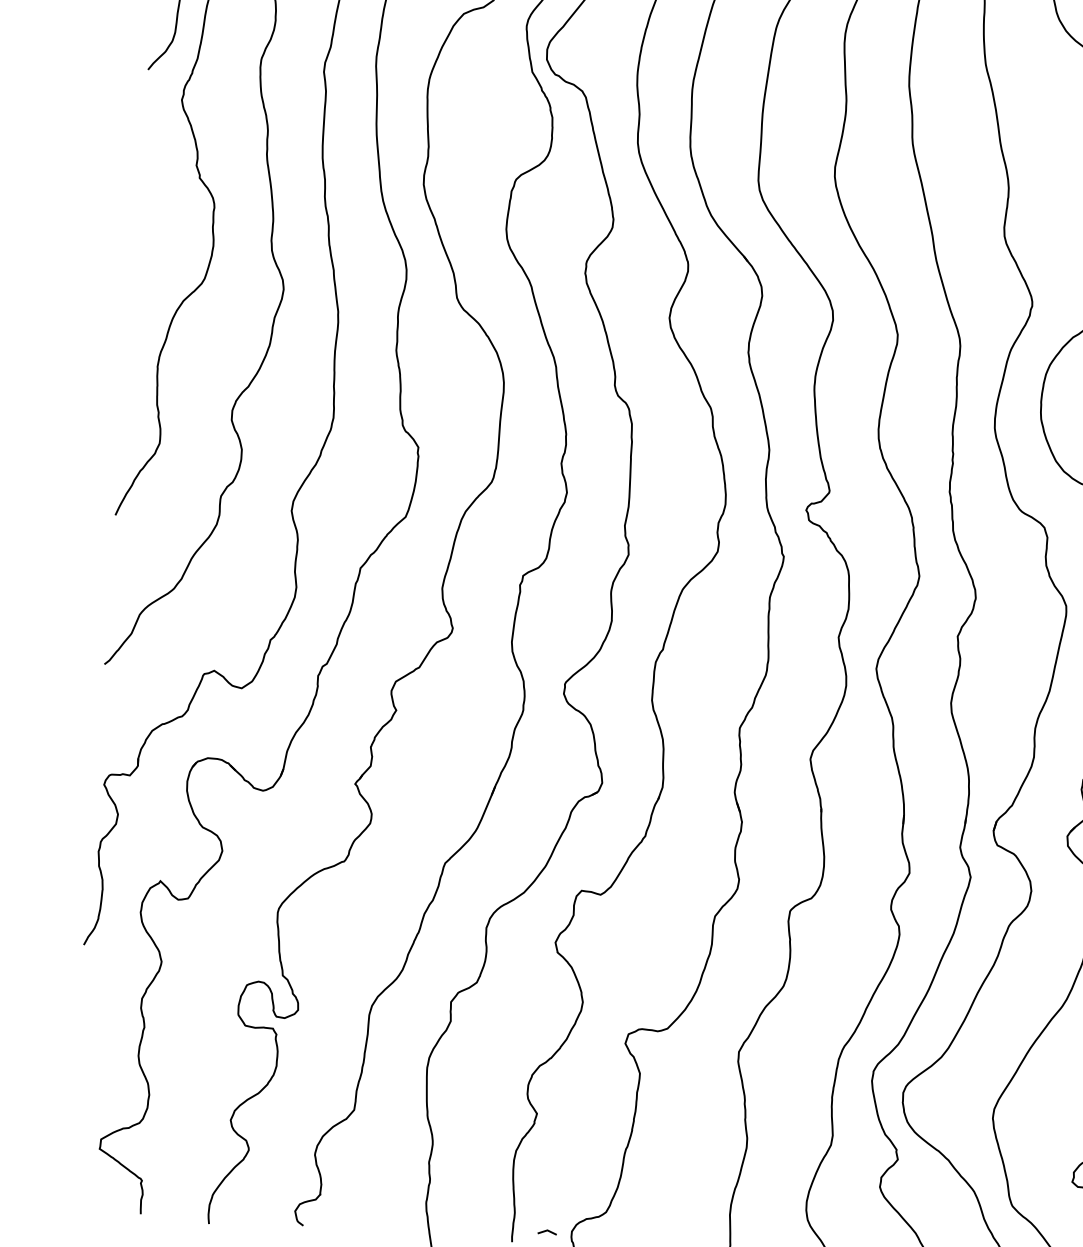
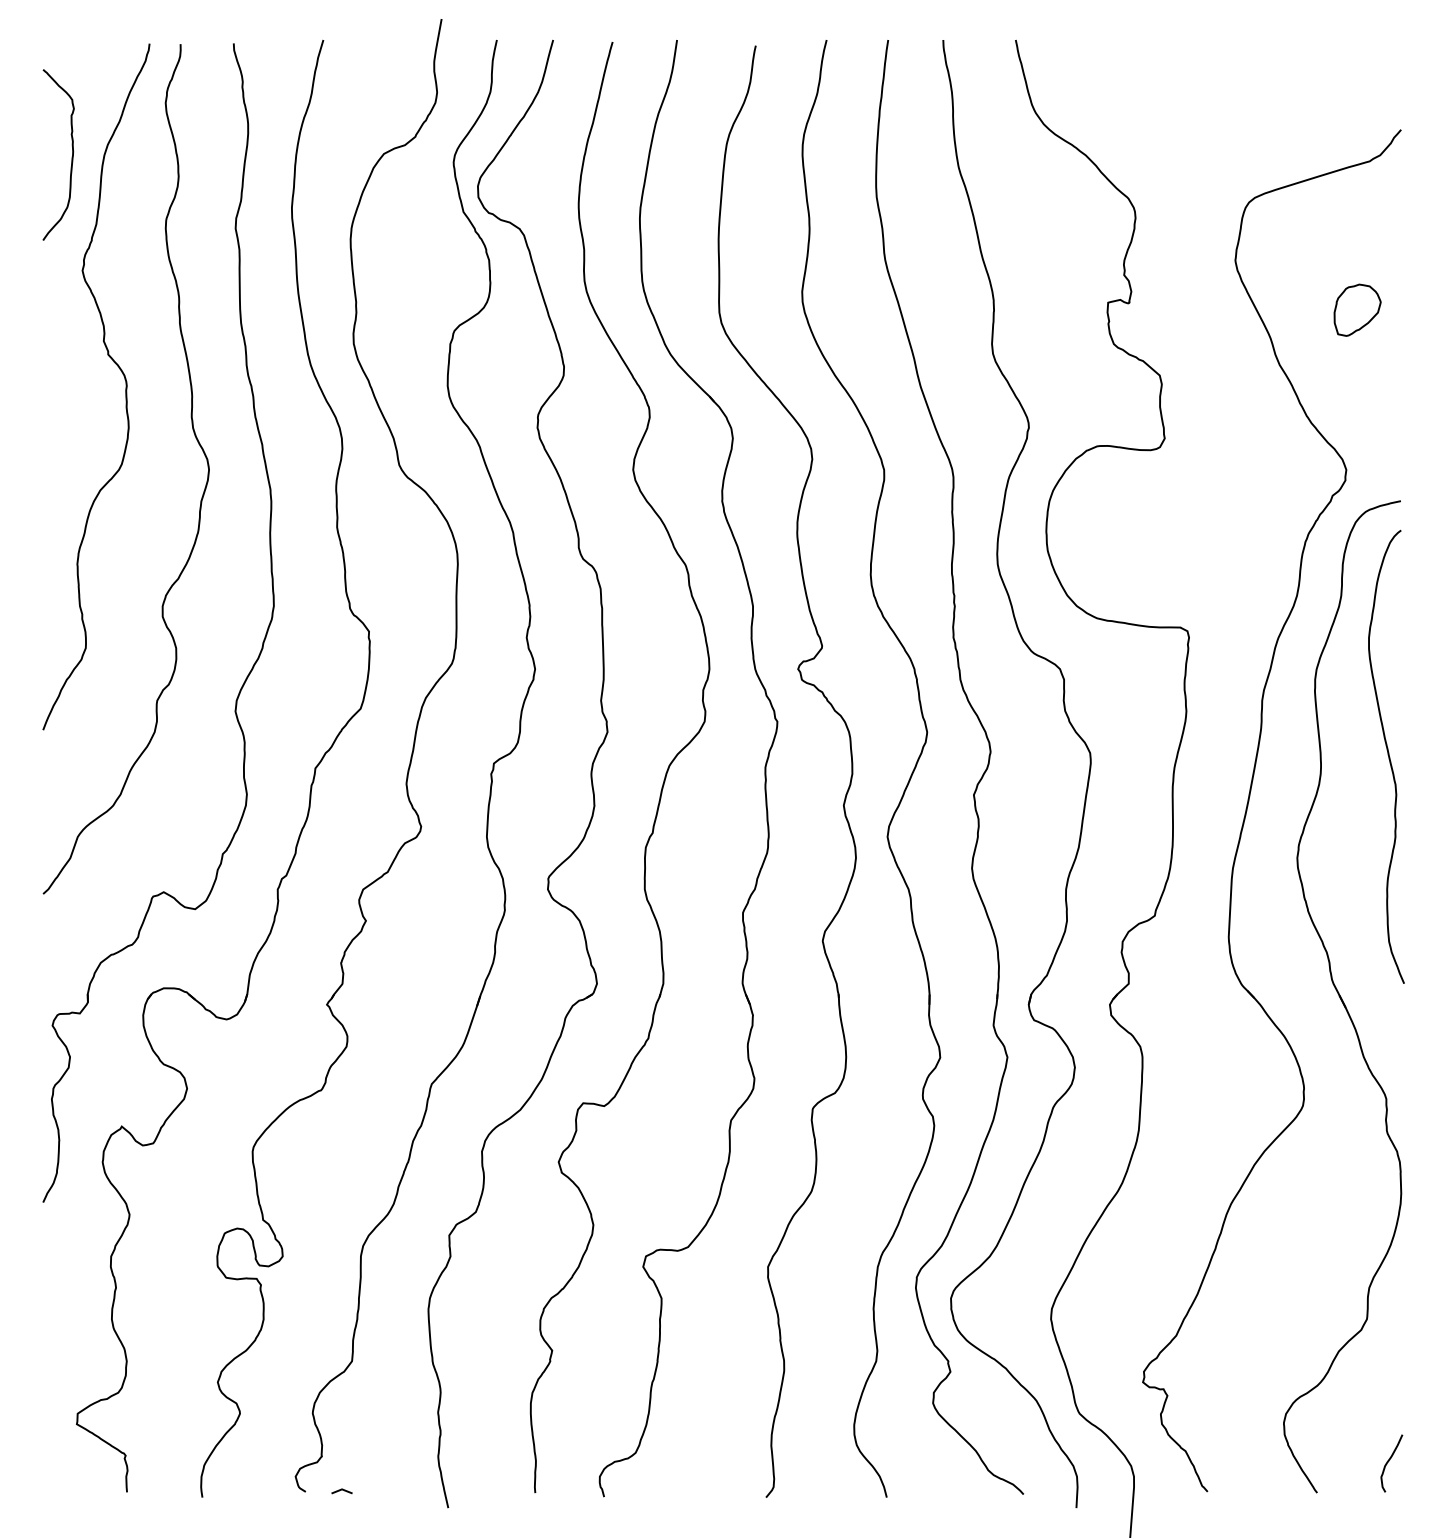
line: (546, 1231) -> (341, 1490), moved

